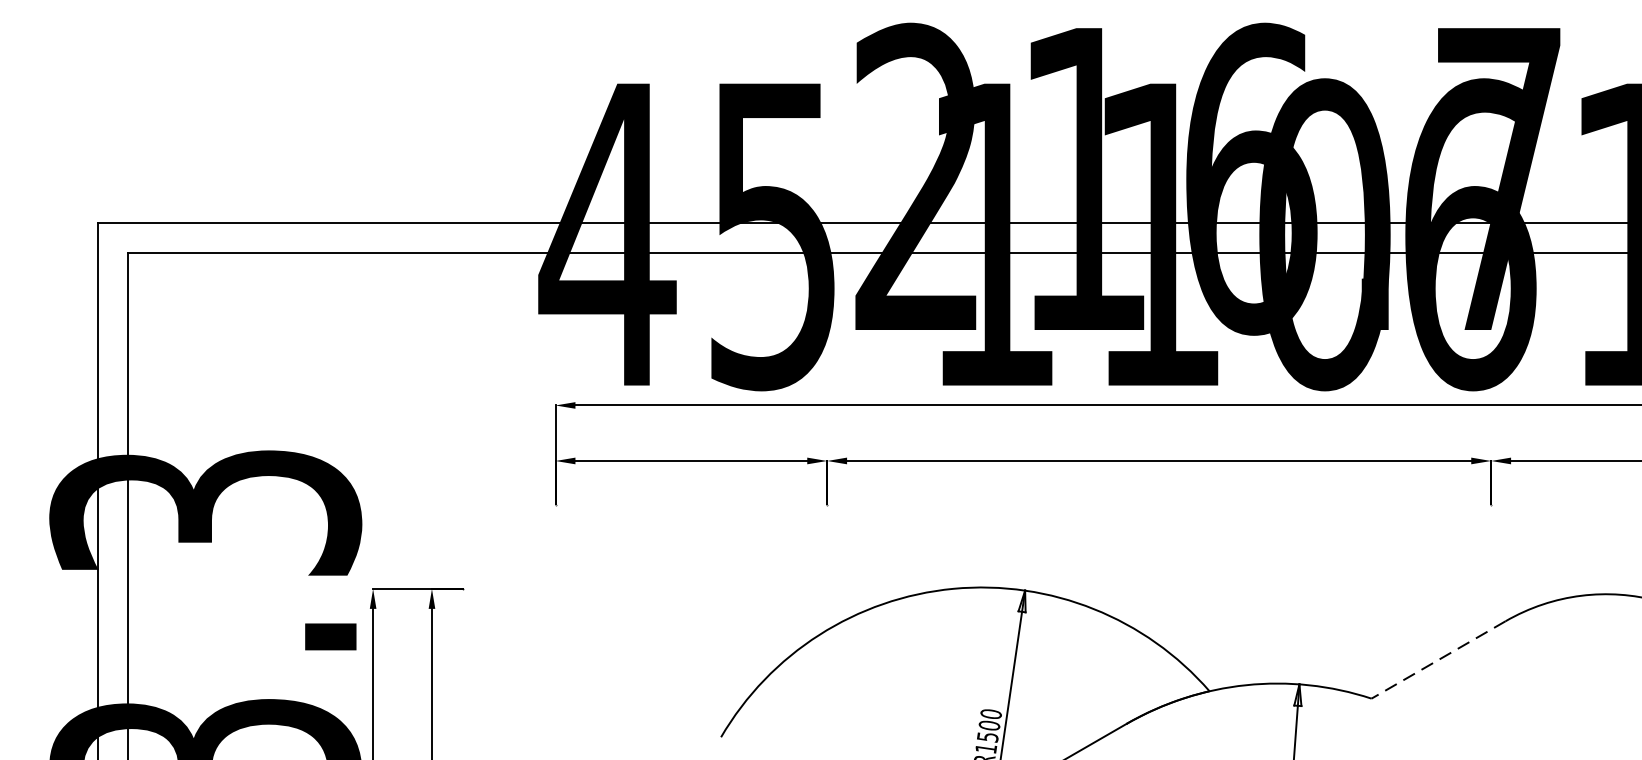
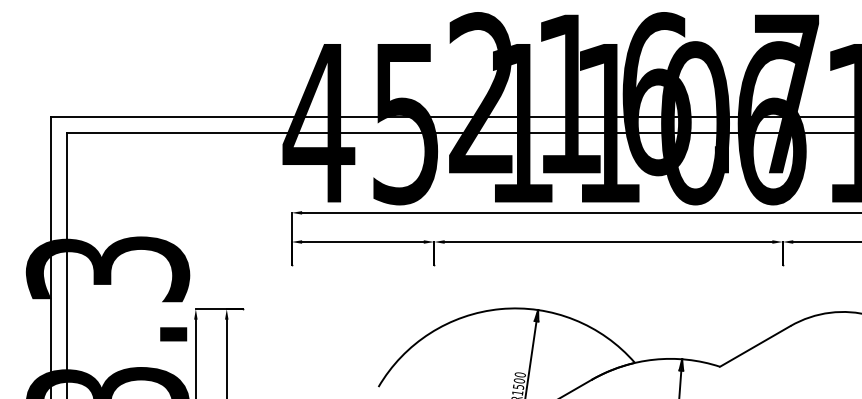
line: (1439, 660) -> (755, 346), dashed -> solid

